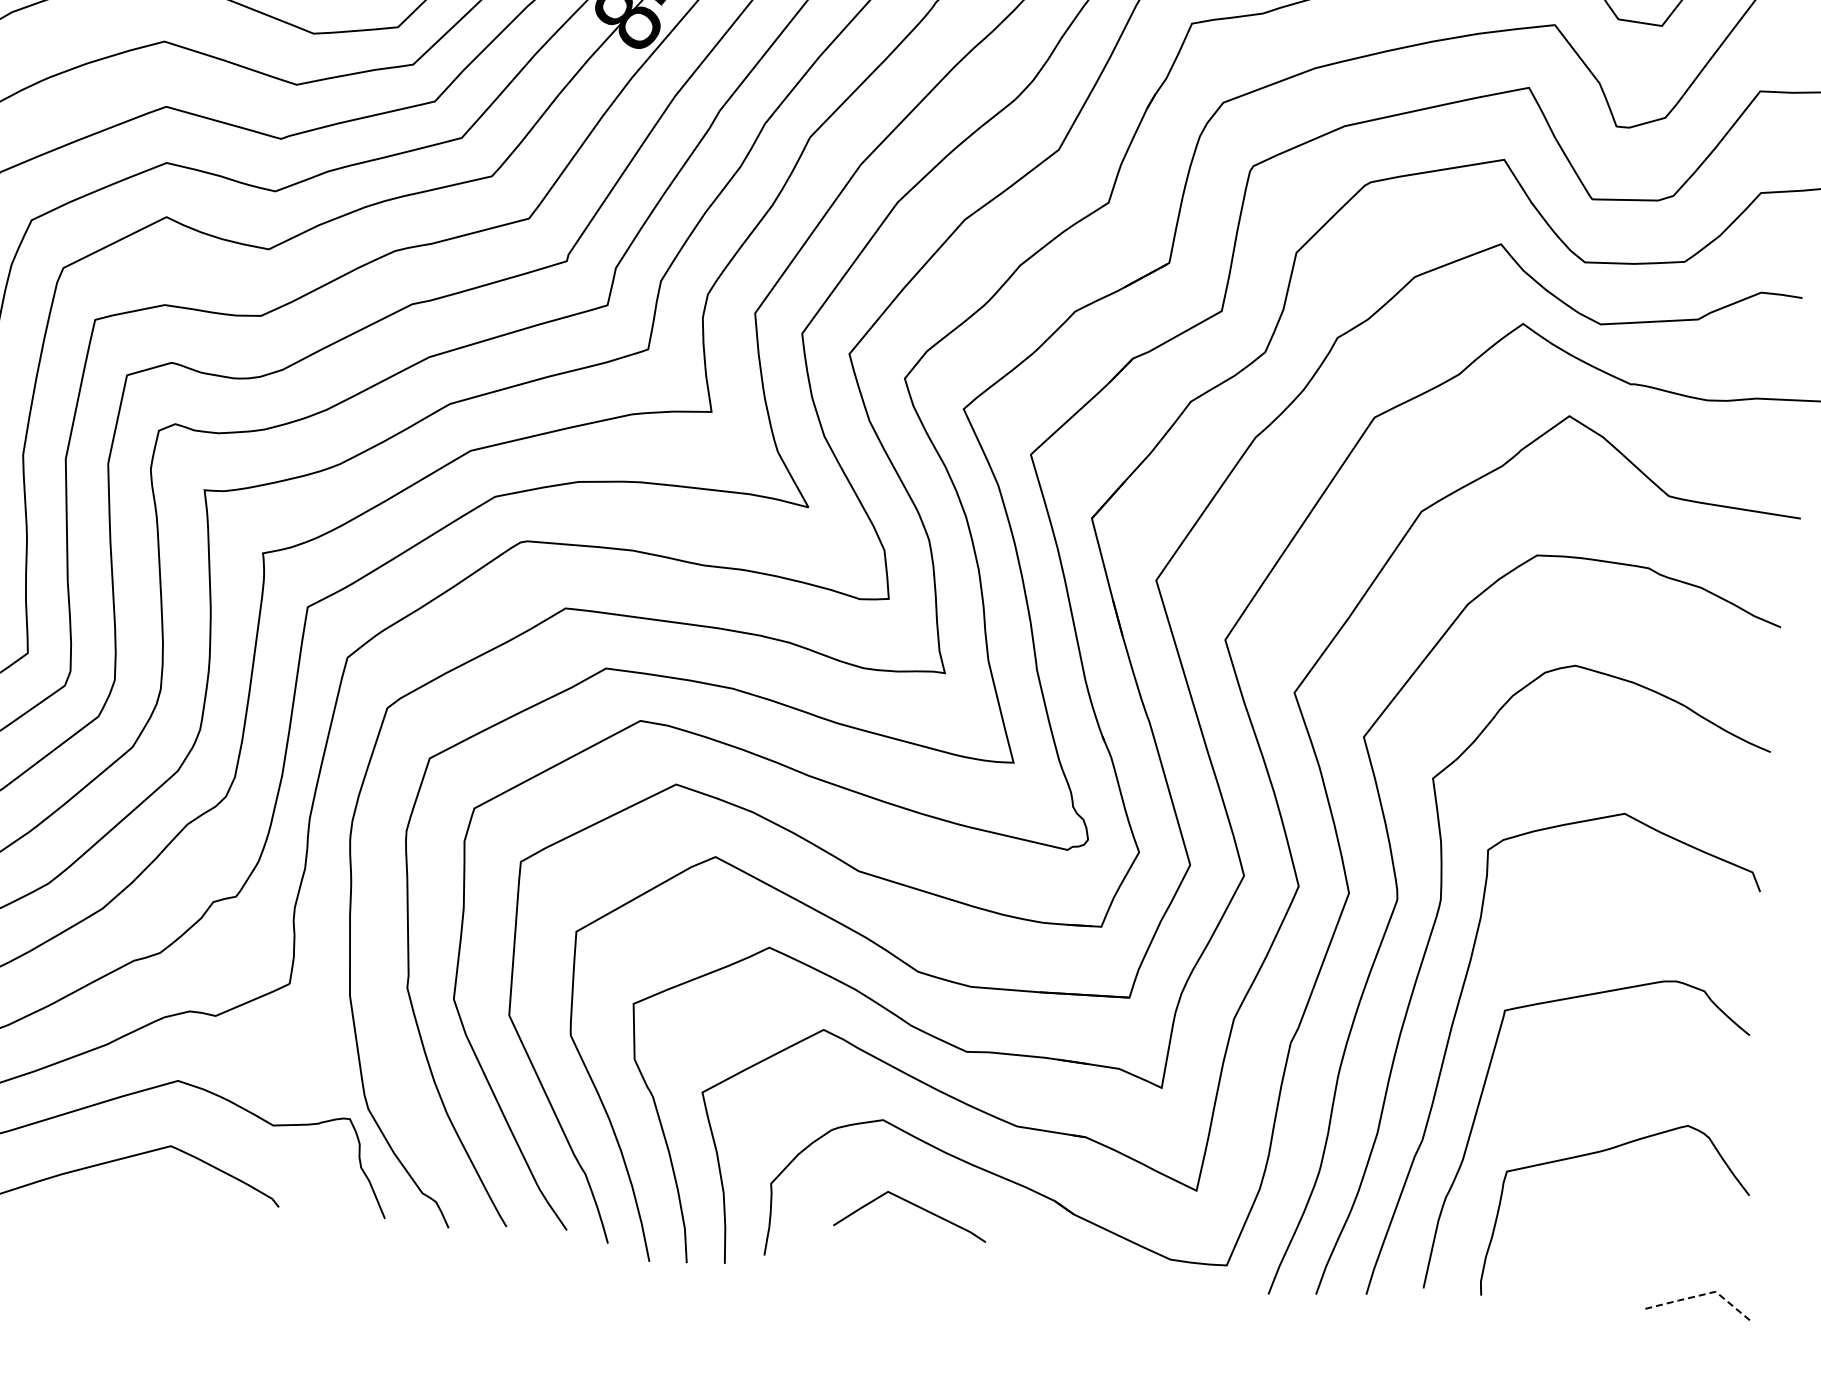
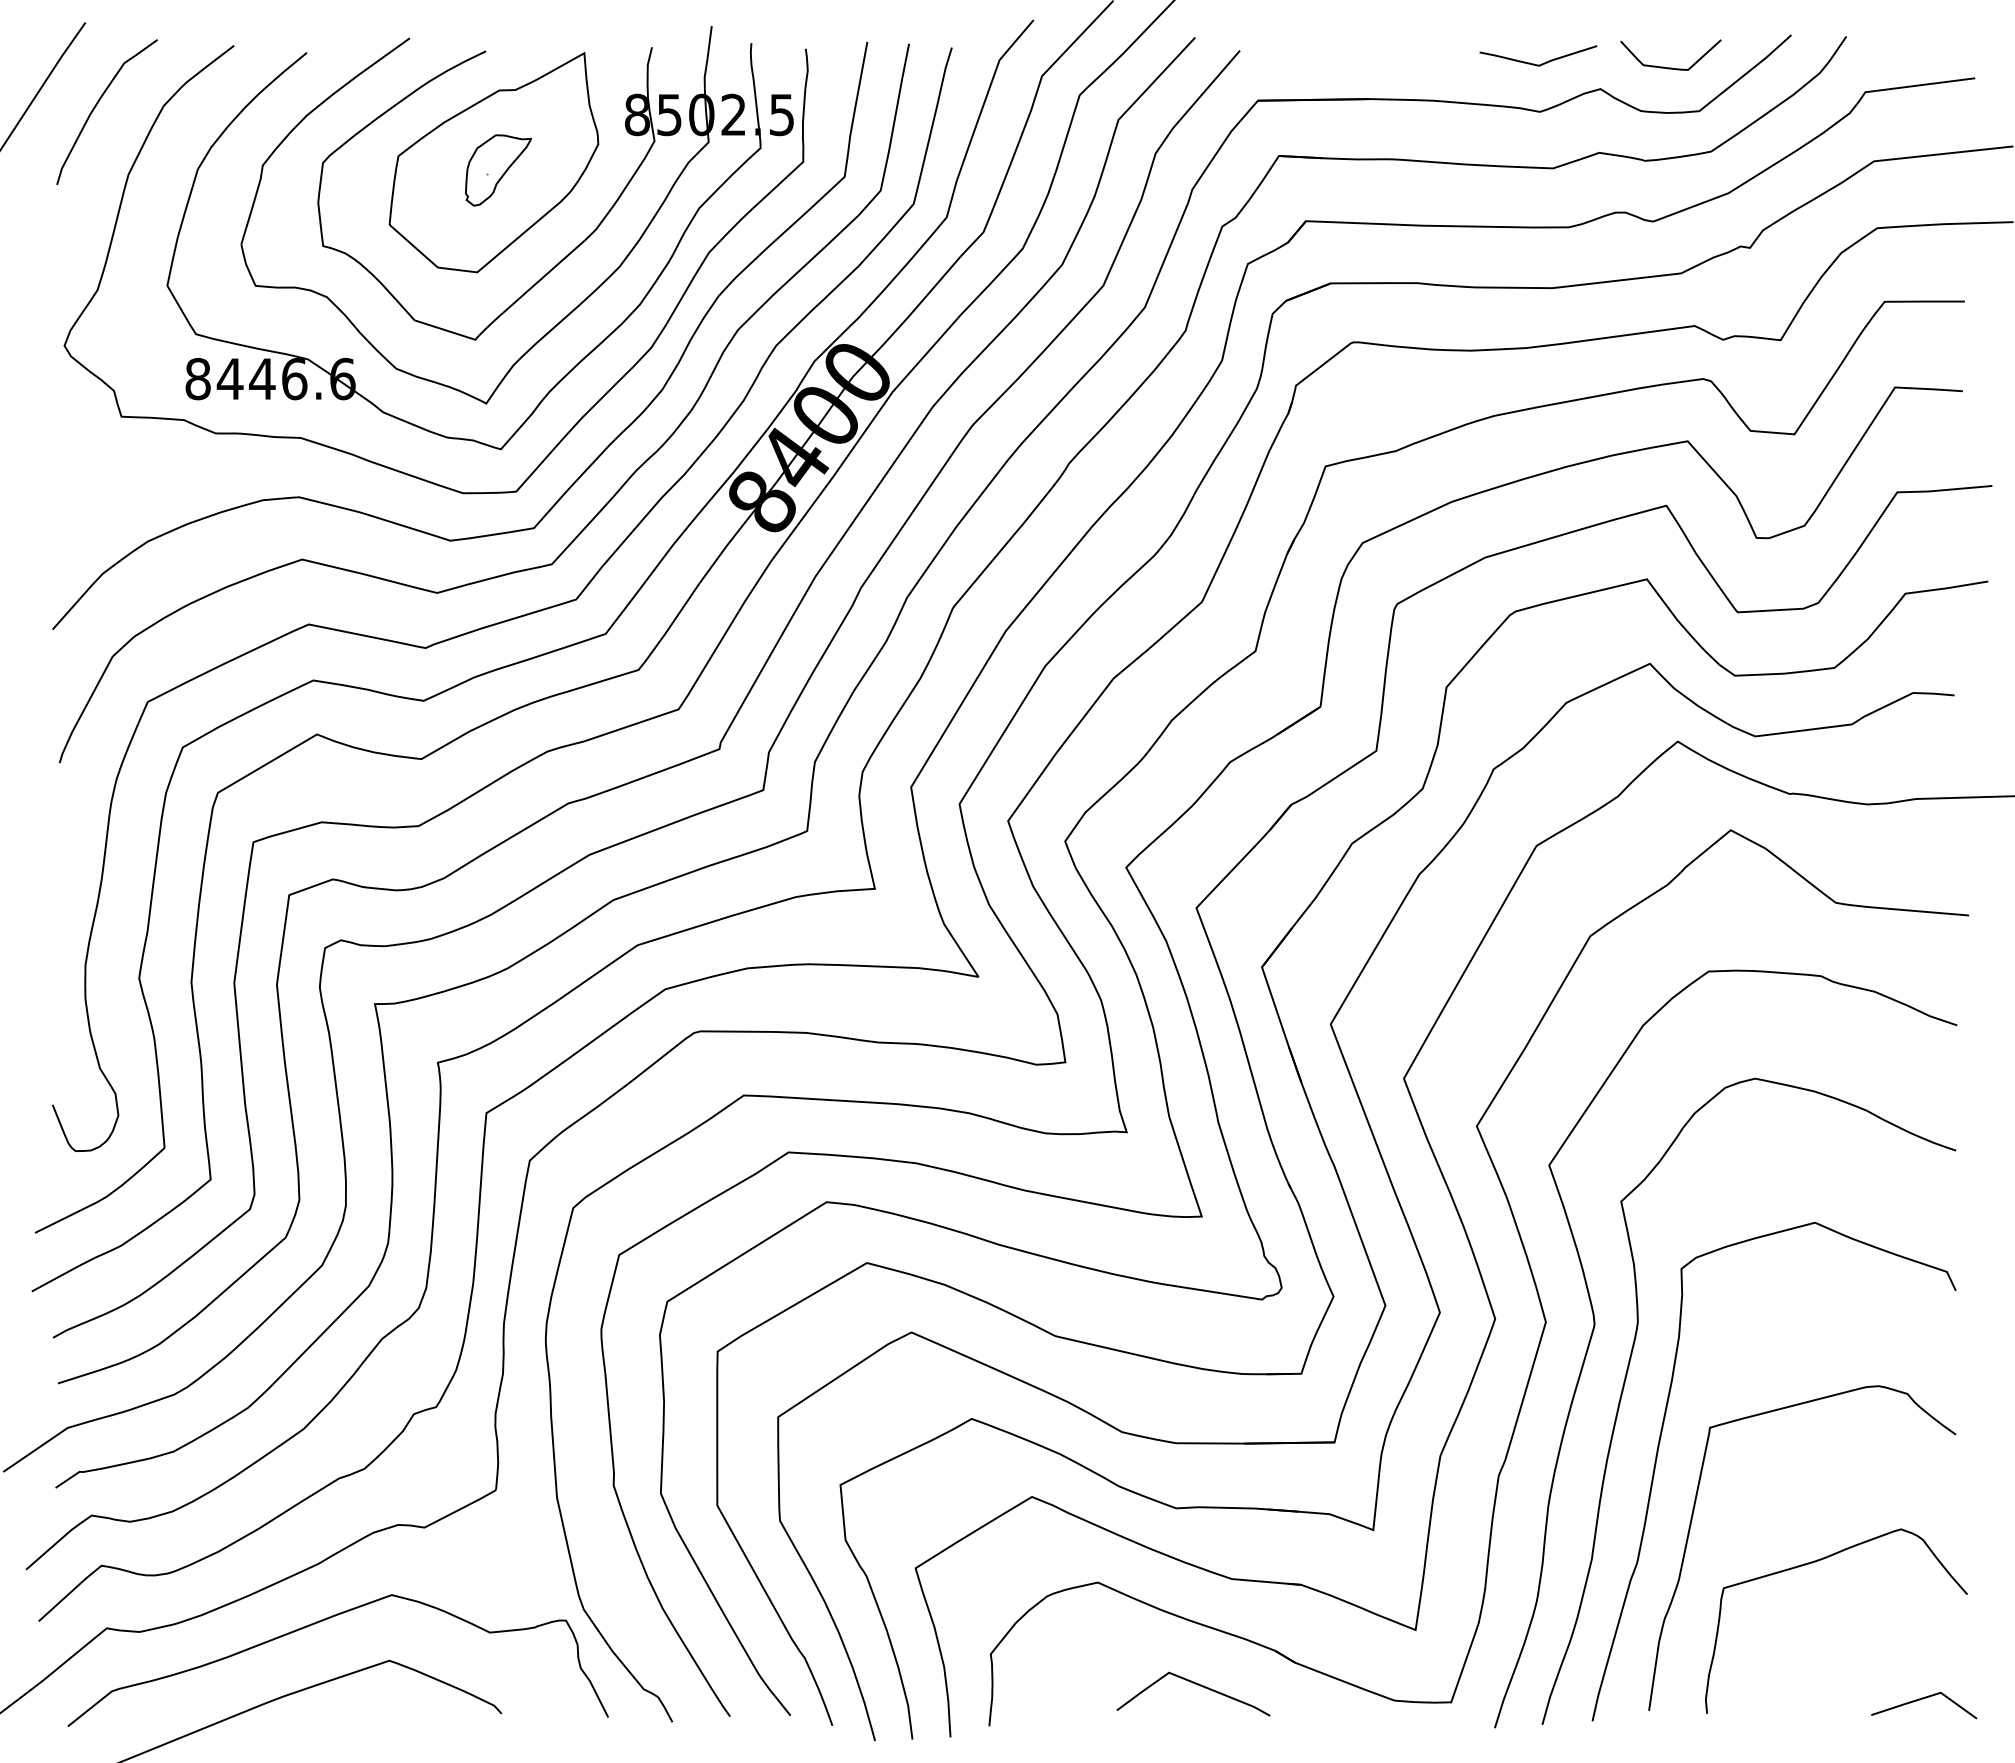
curve: (915, 1206) -> (1197, 1685), moved
line: (1701, 1295) -> (1926, 1697), dashed -> solid

